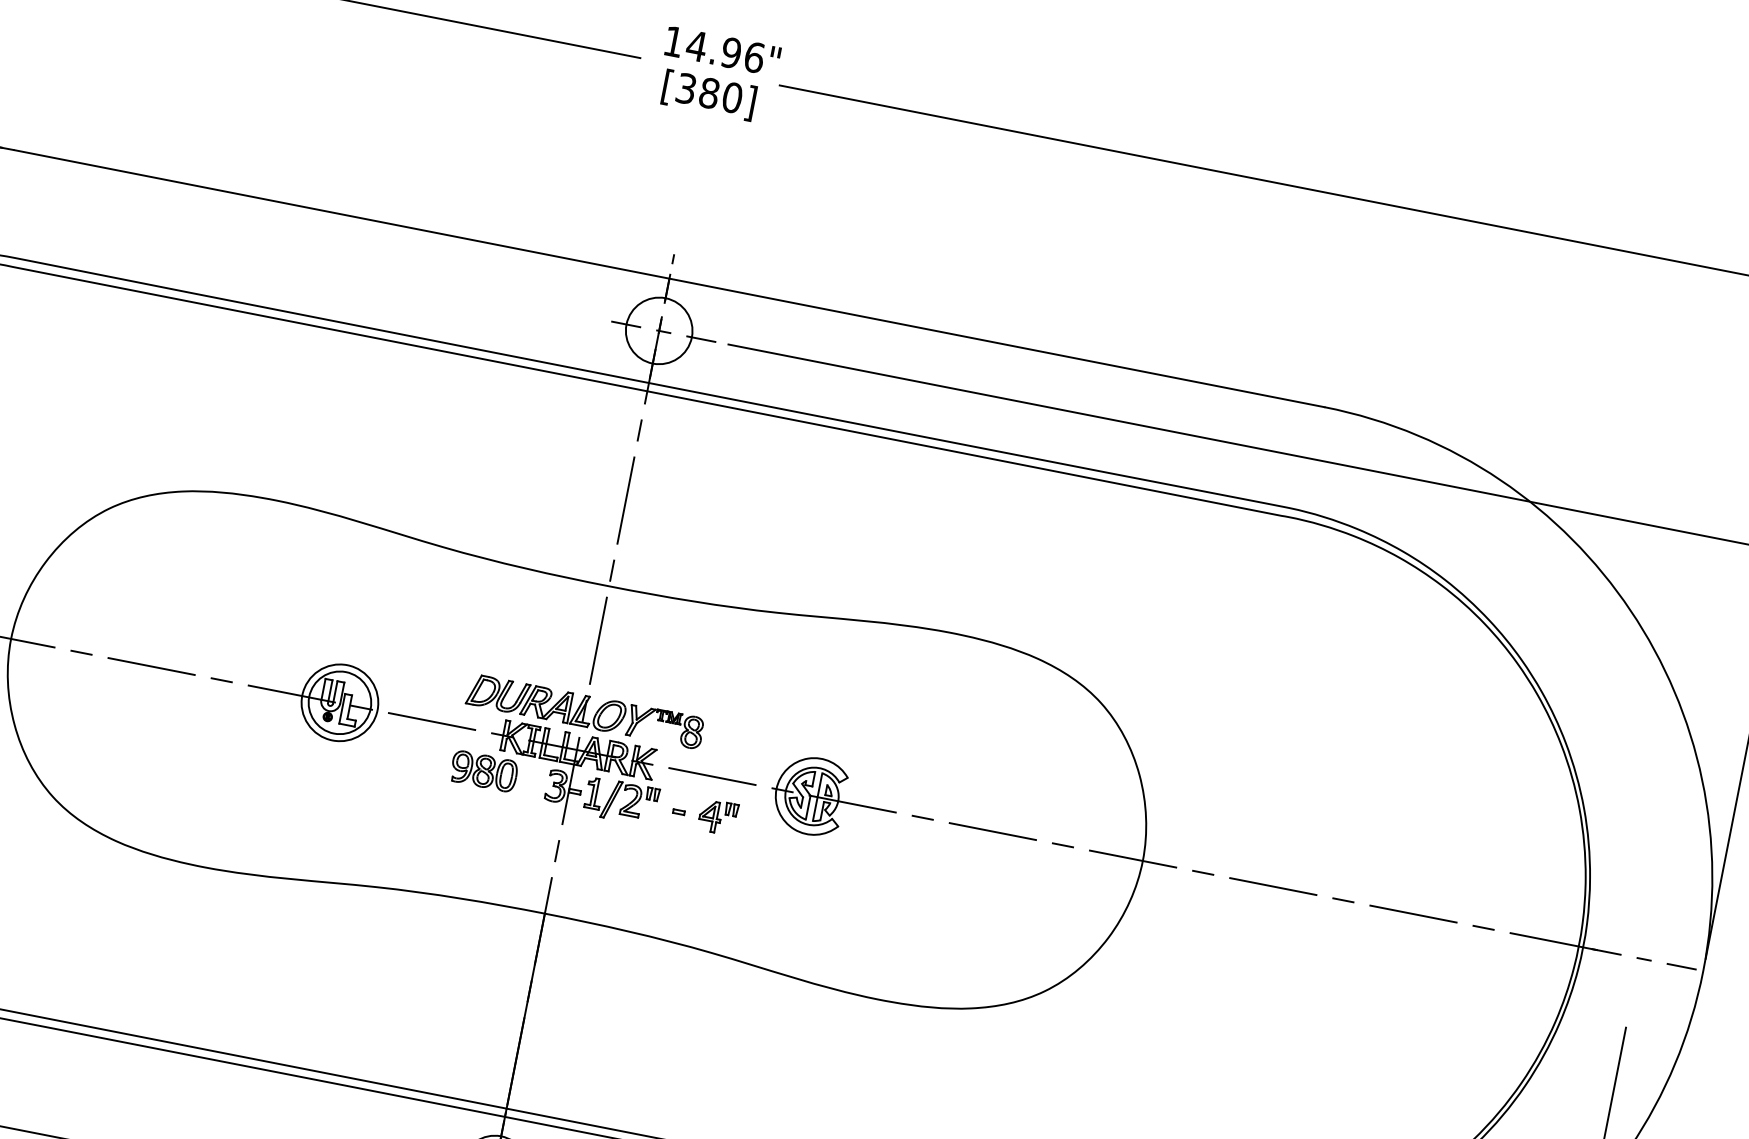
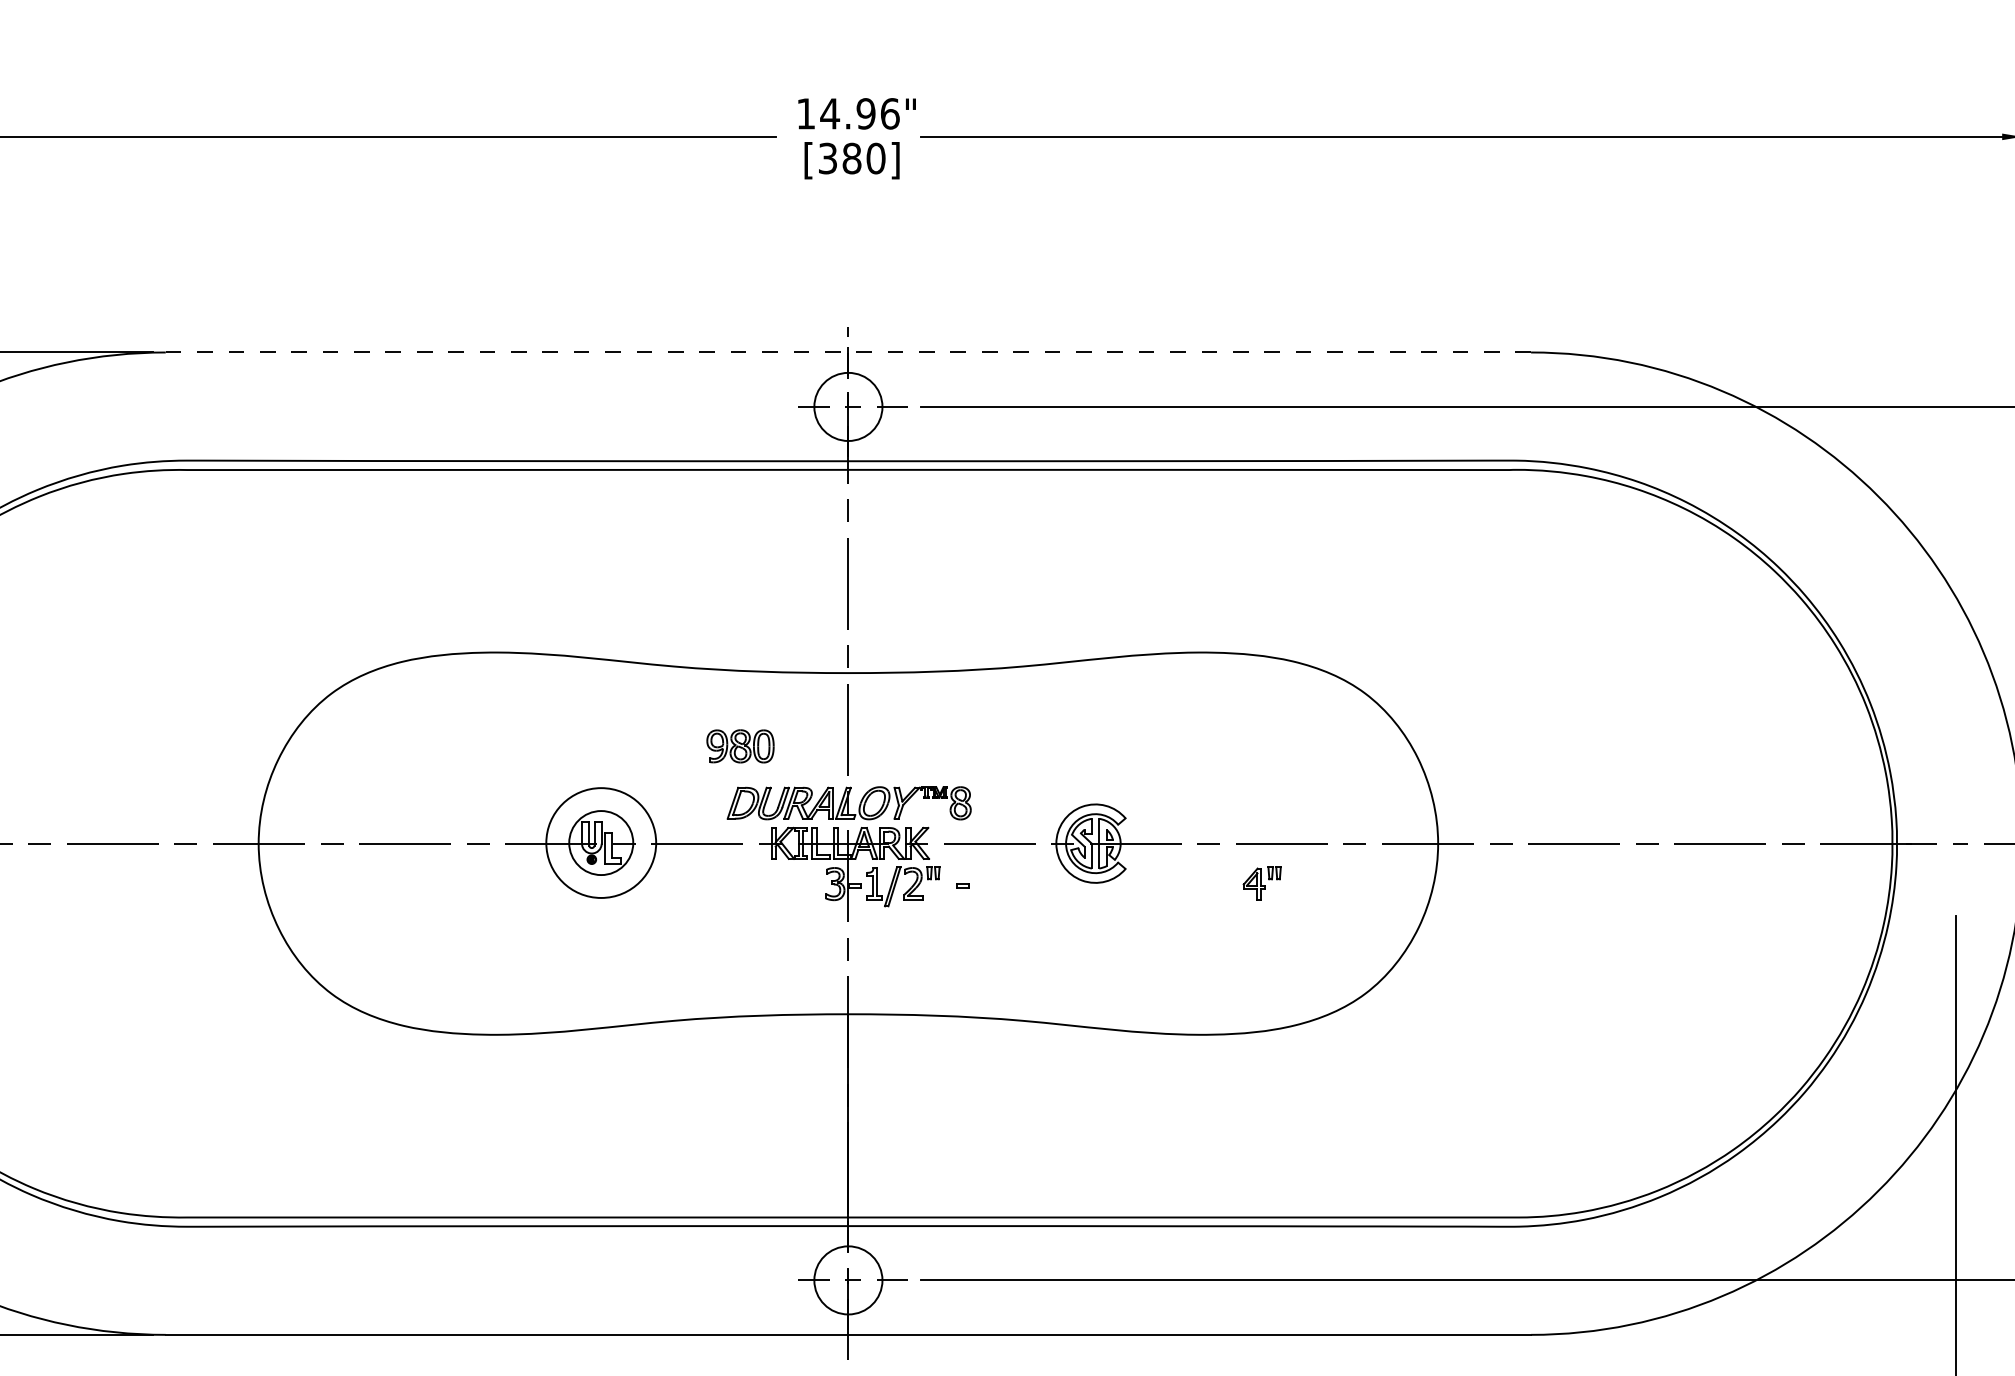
line: (669, 278) -> (848, 352), solid -> dashed
circle: (340, 702) -> (601, 842), size x1.4
part: (484, 771) -> (740, 746), moved
part: (717, 817) -> (1261, 883), moved

